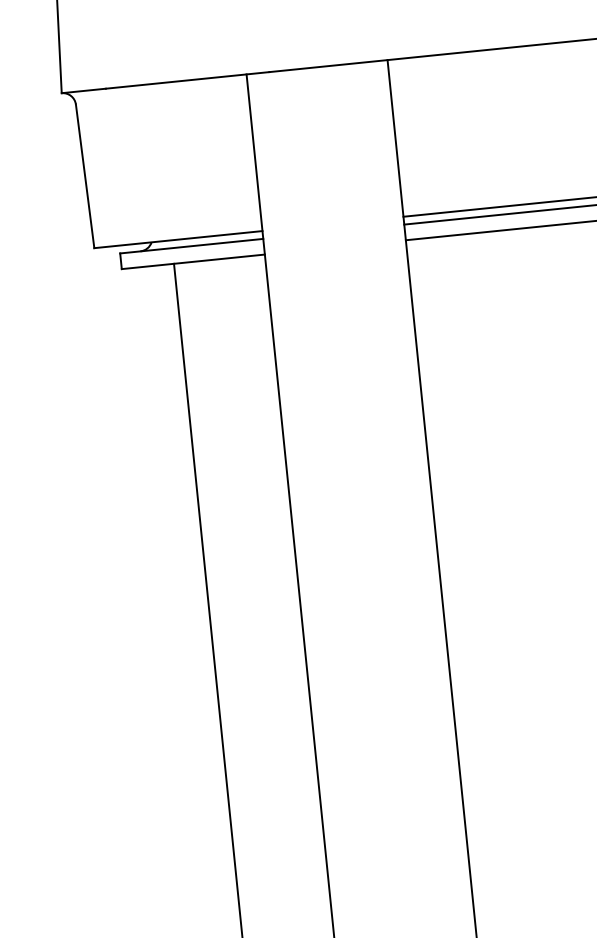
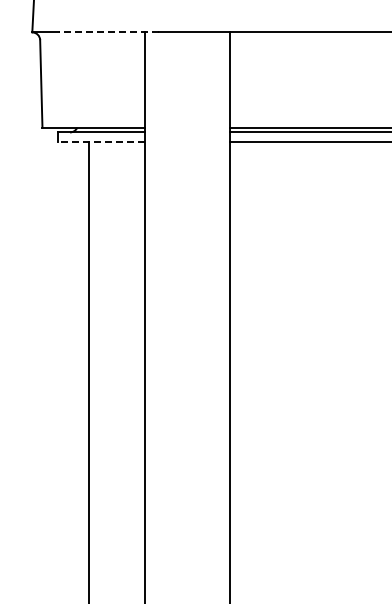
line: (187, 80) -> (108, 32), solid -> dashed
line: (193, 261) -> (101, 141), solid -> dashed

